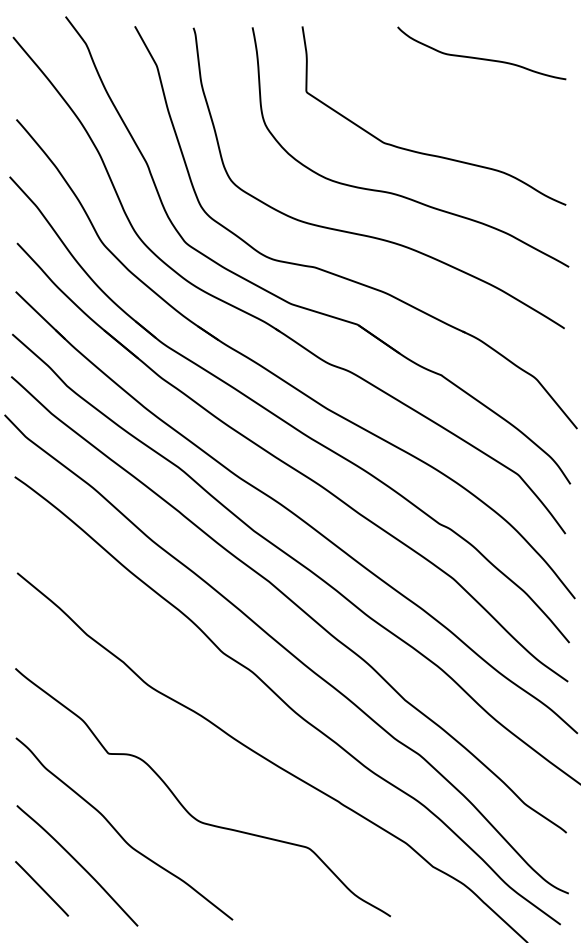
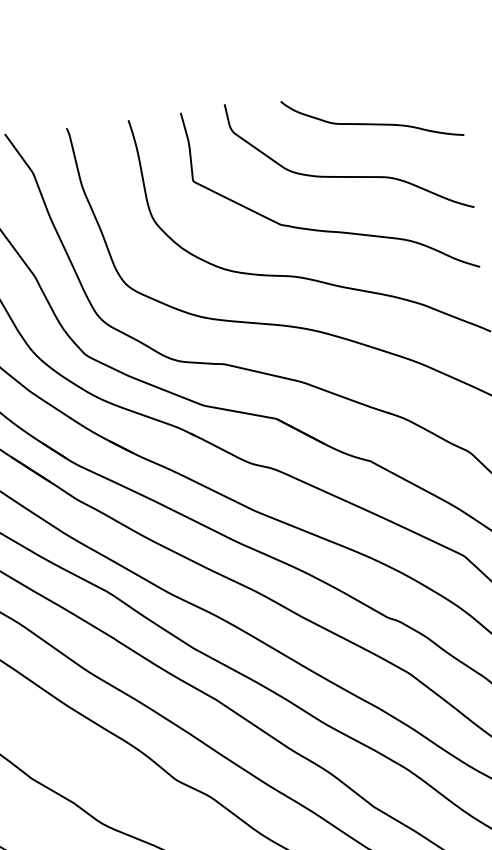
curve: (453, 104) -> (349, 175), added

